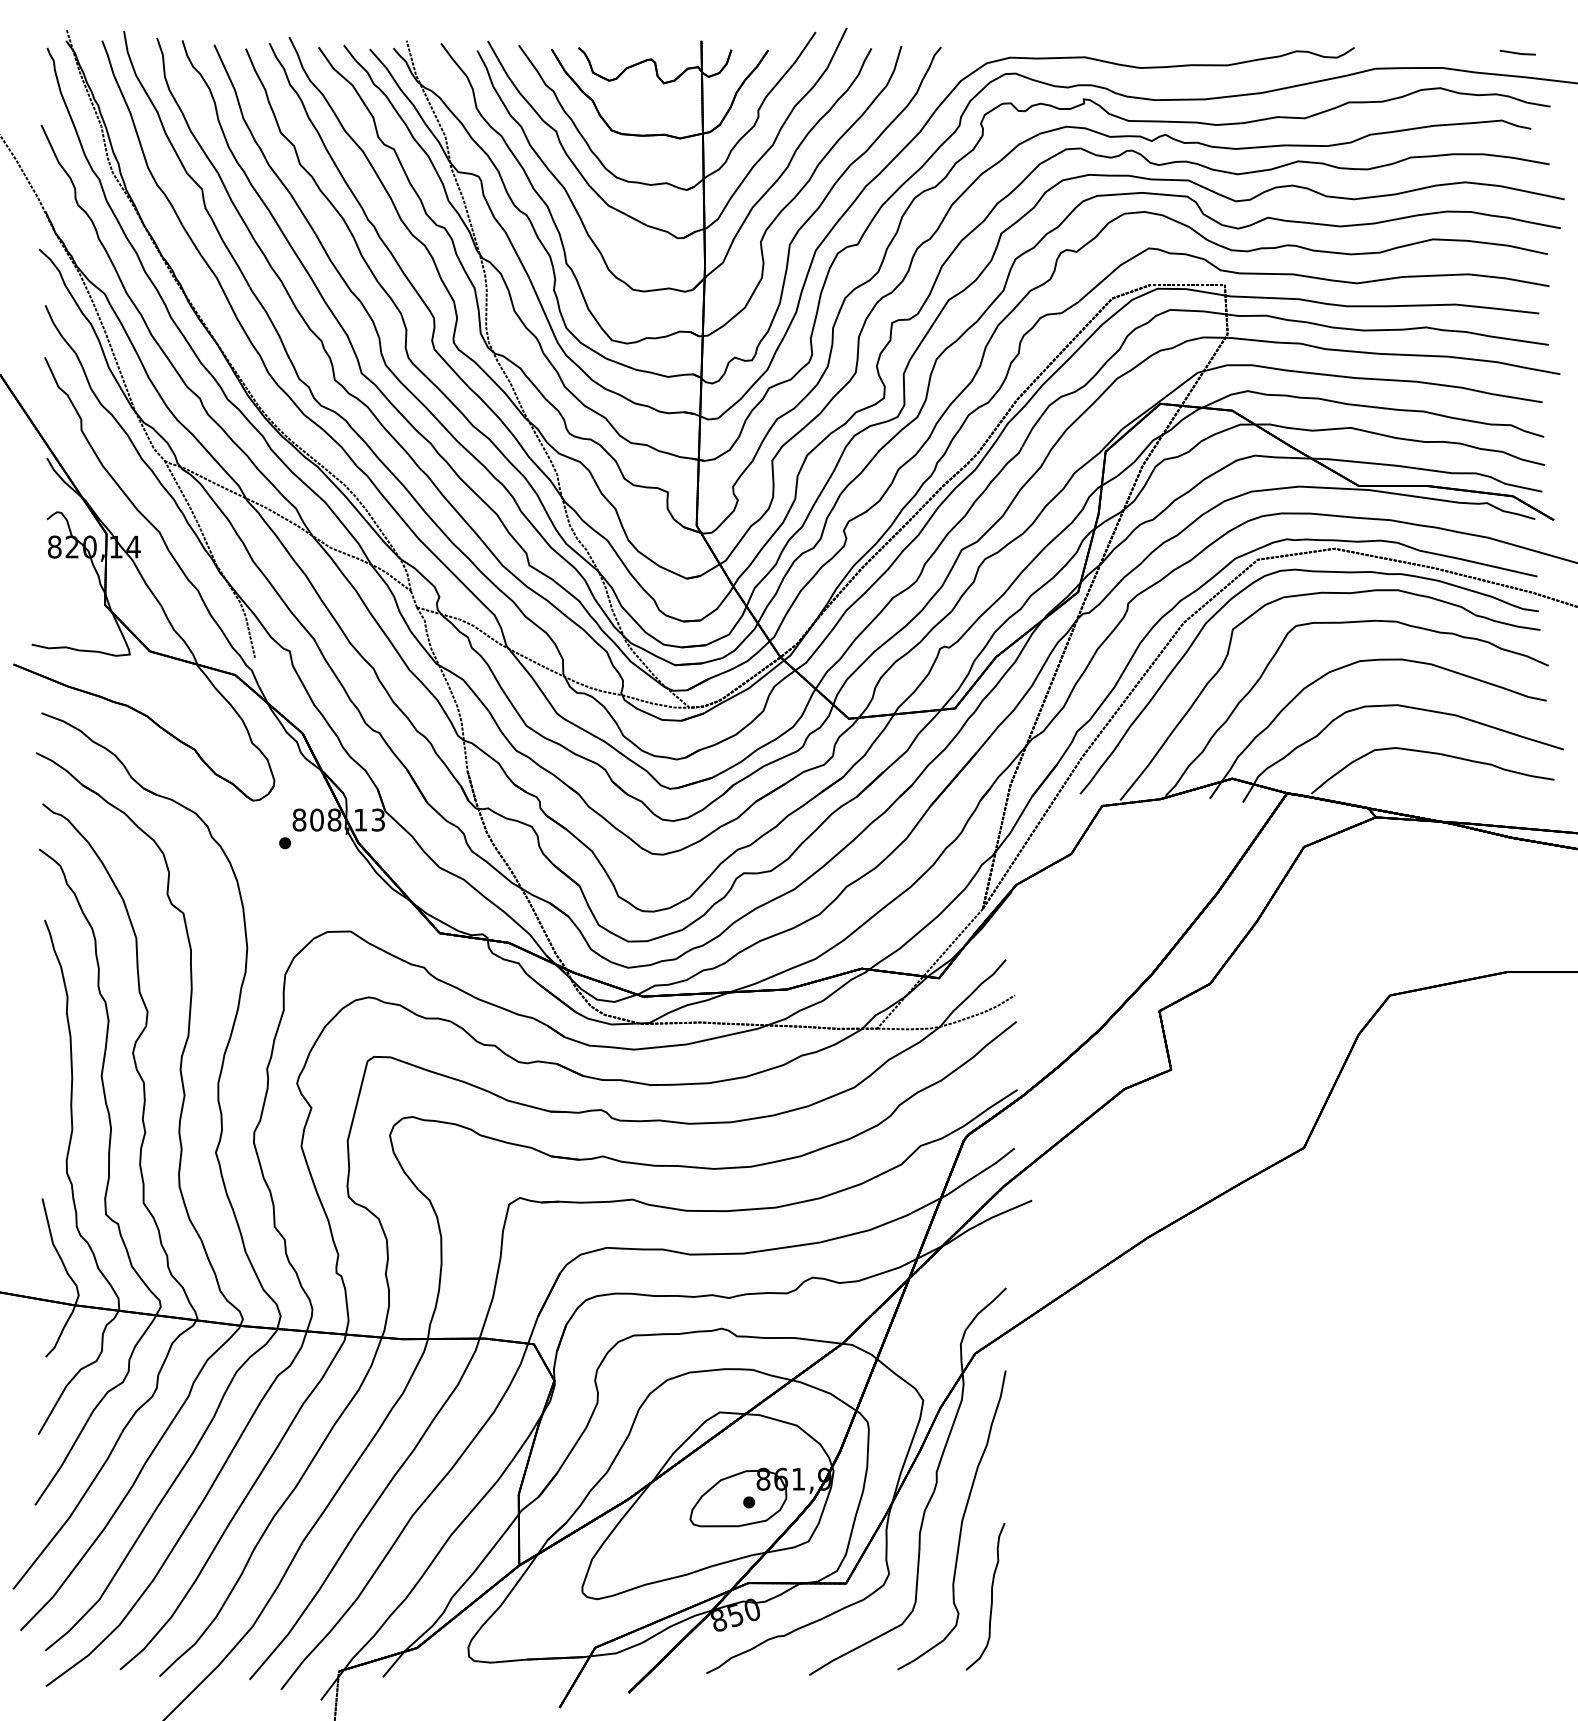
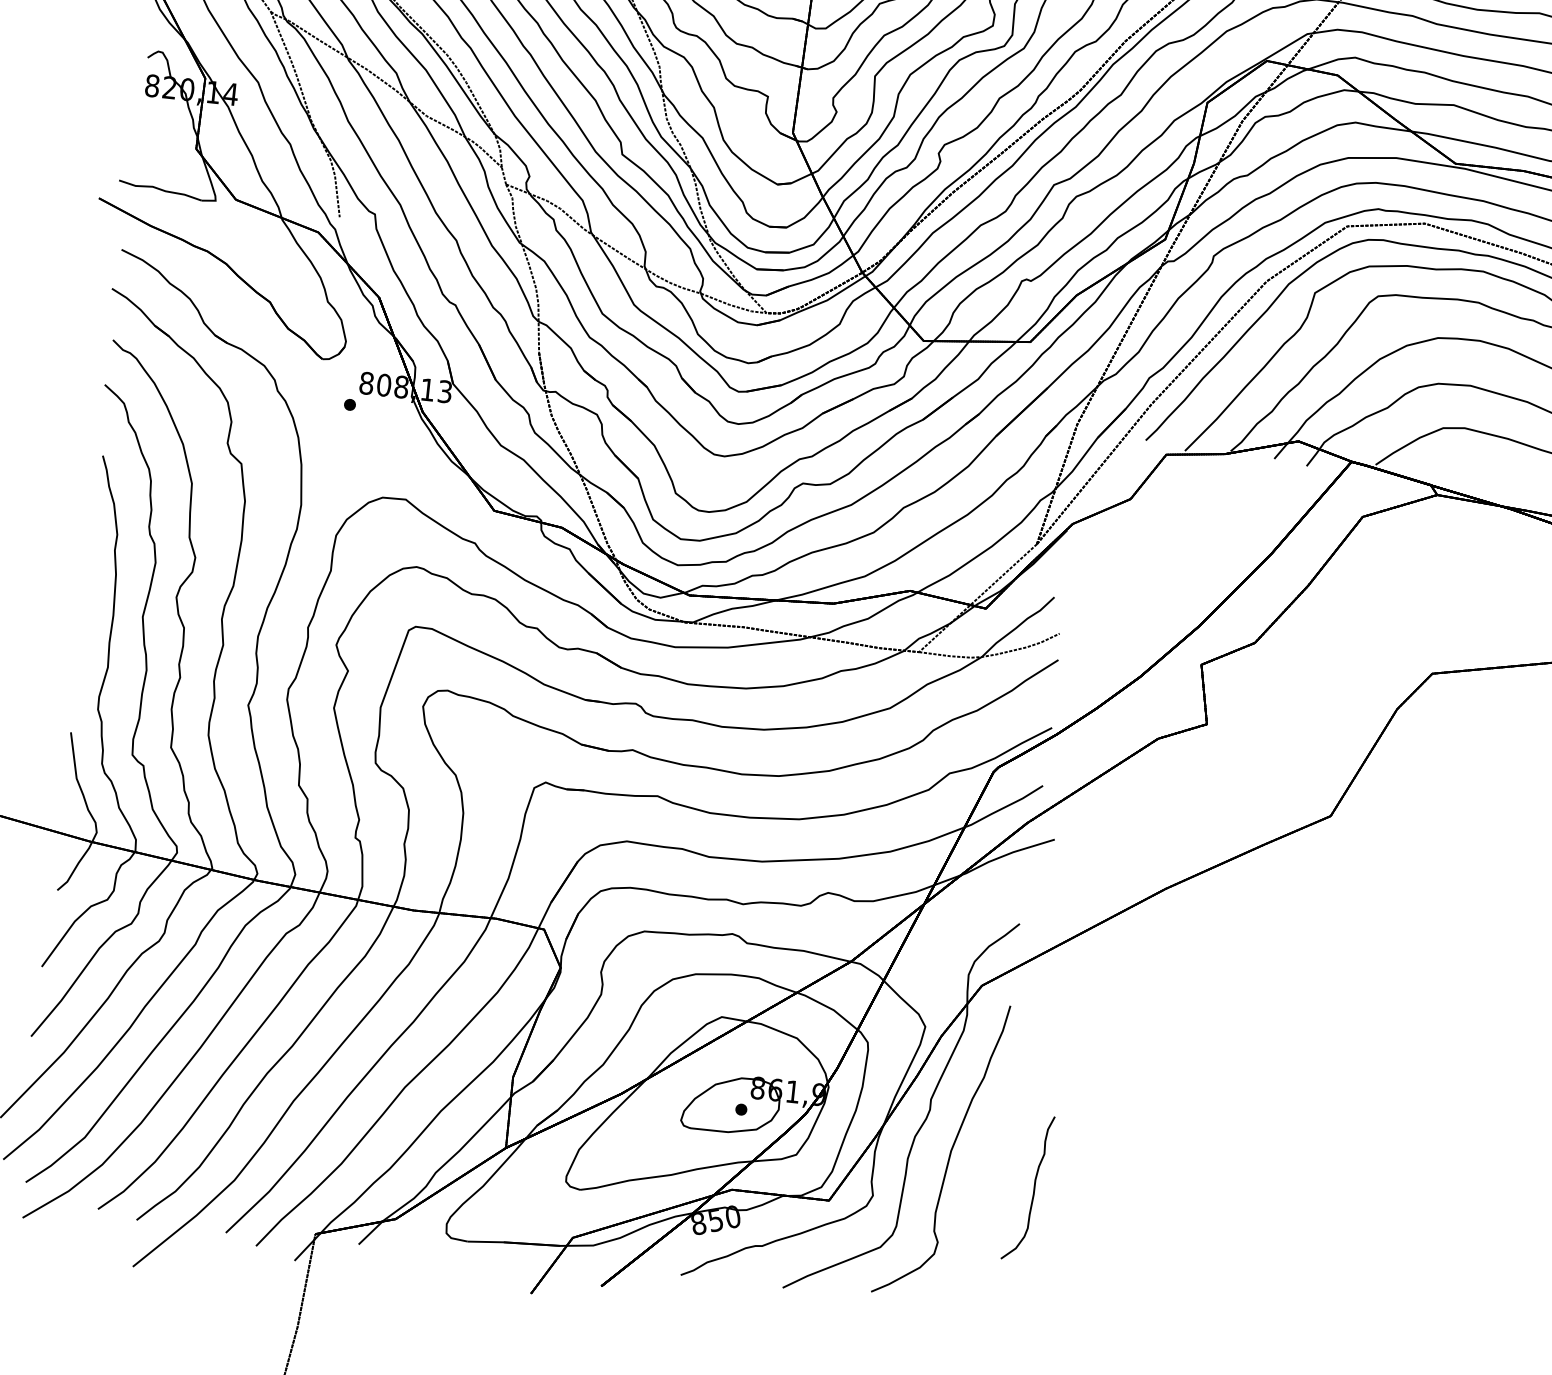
curve: (991, 1596) -> (1033, 1188), moved

